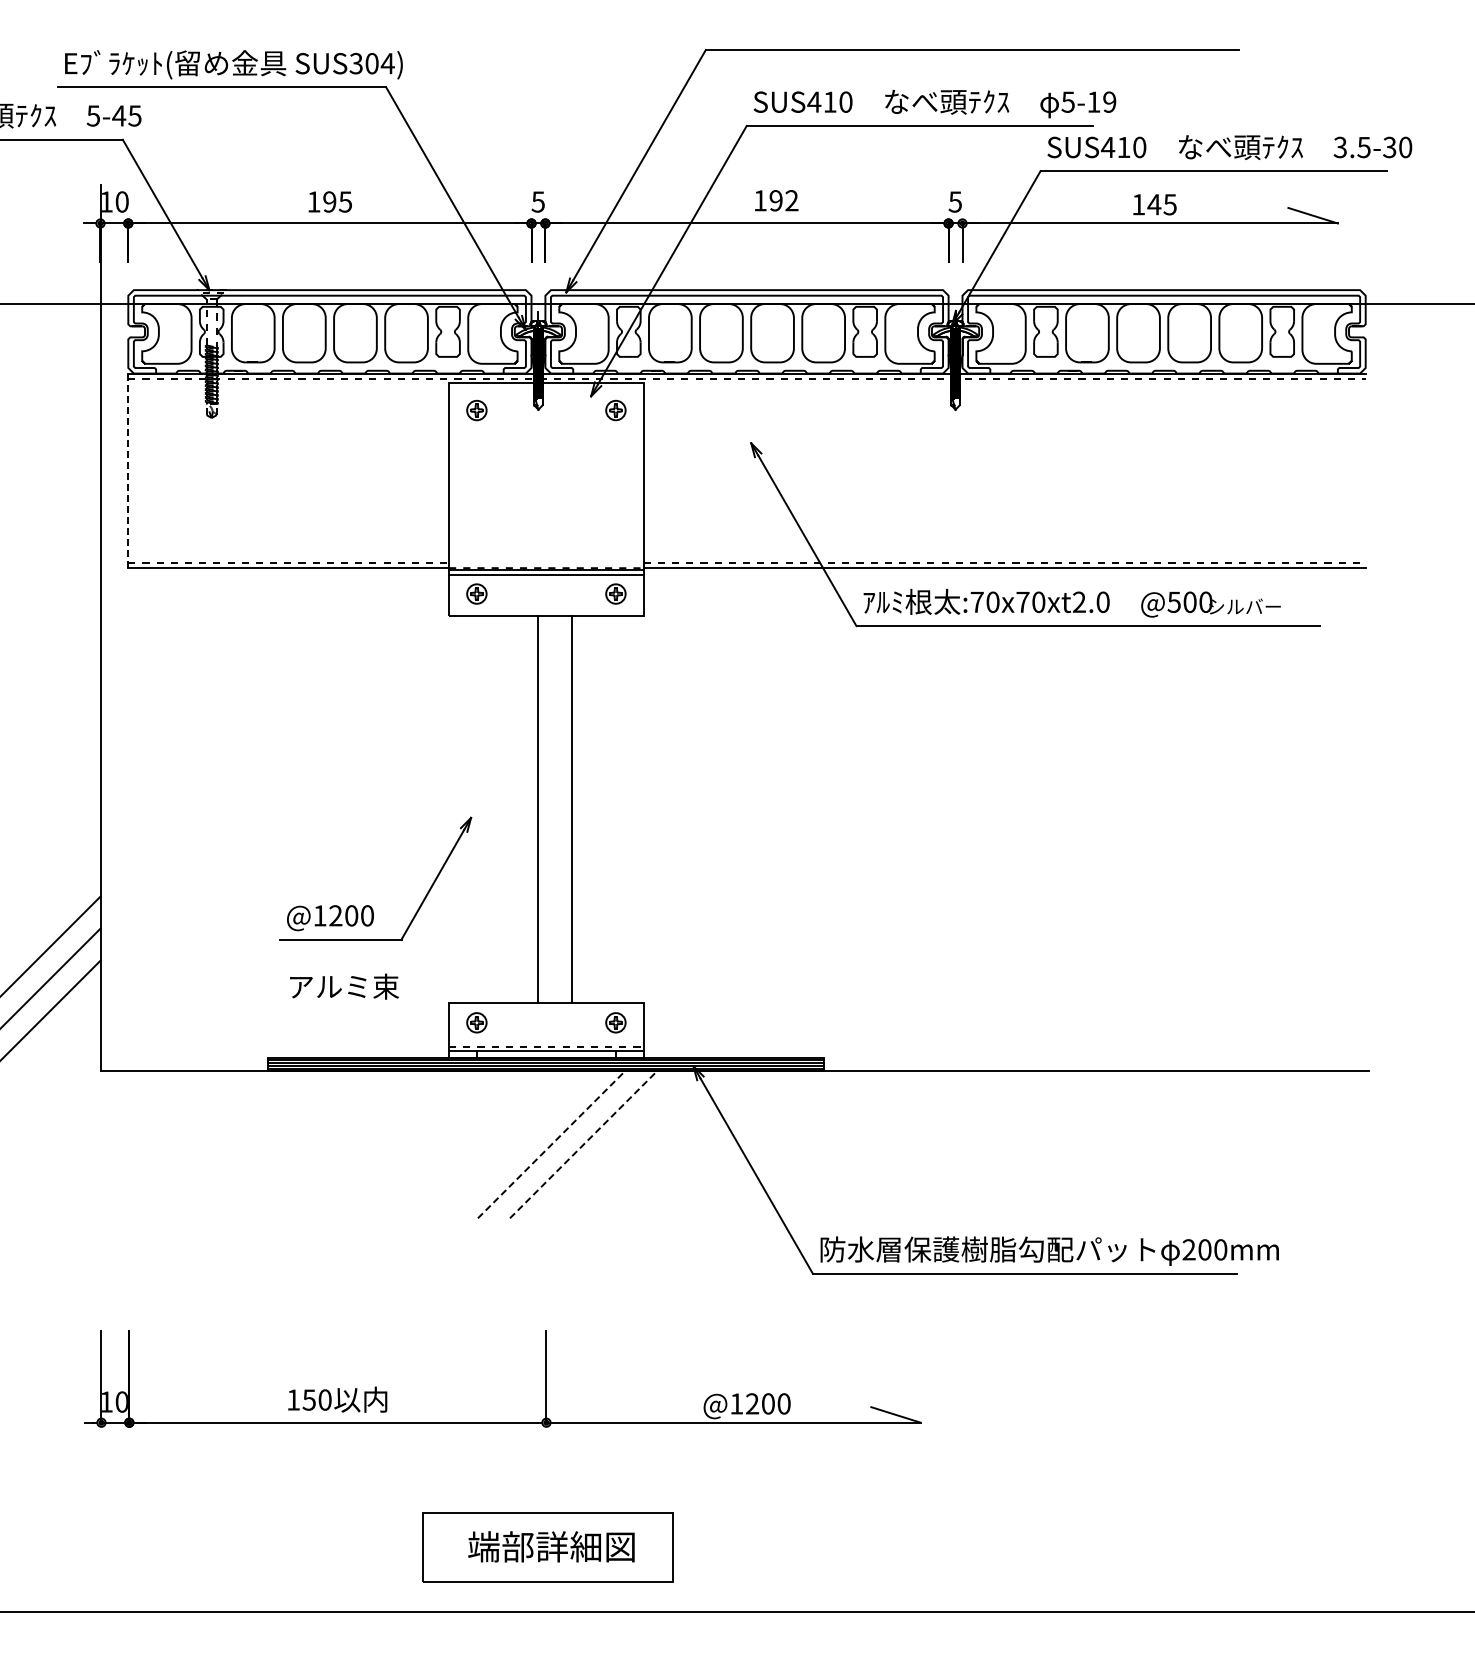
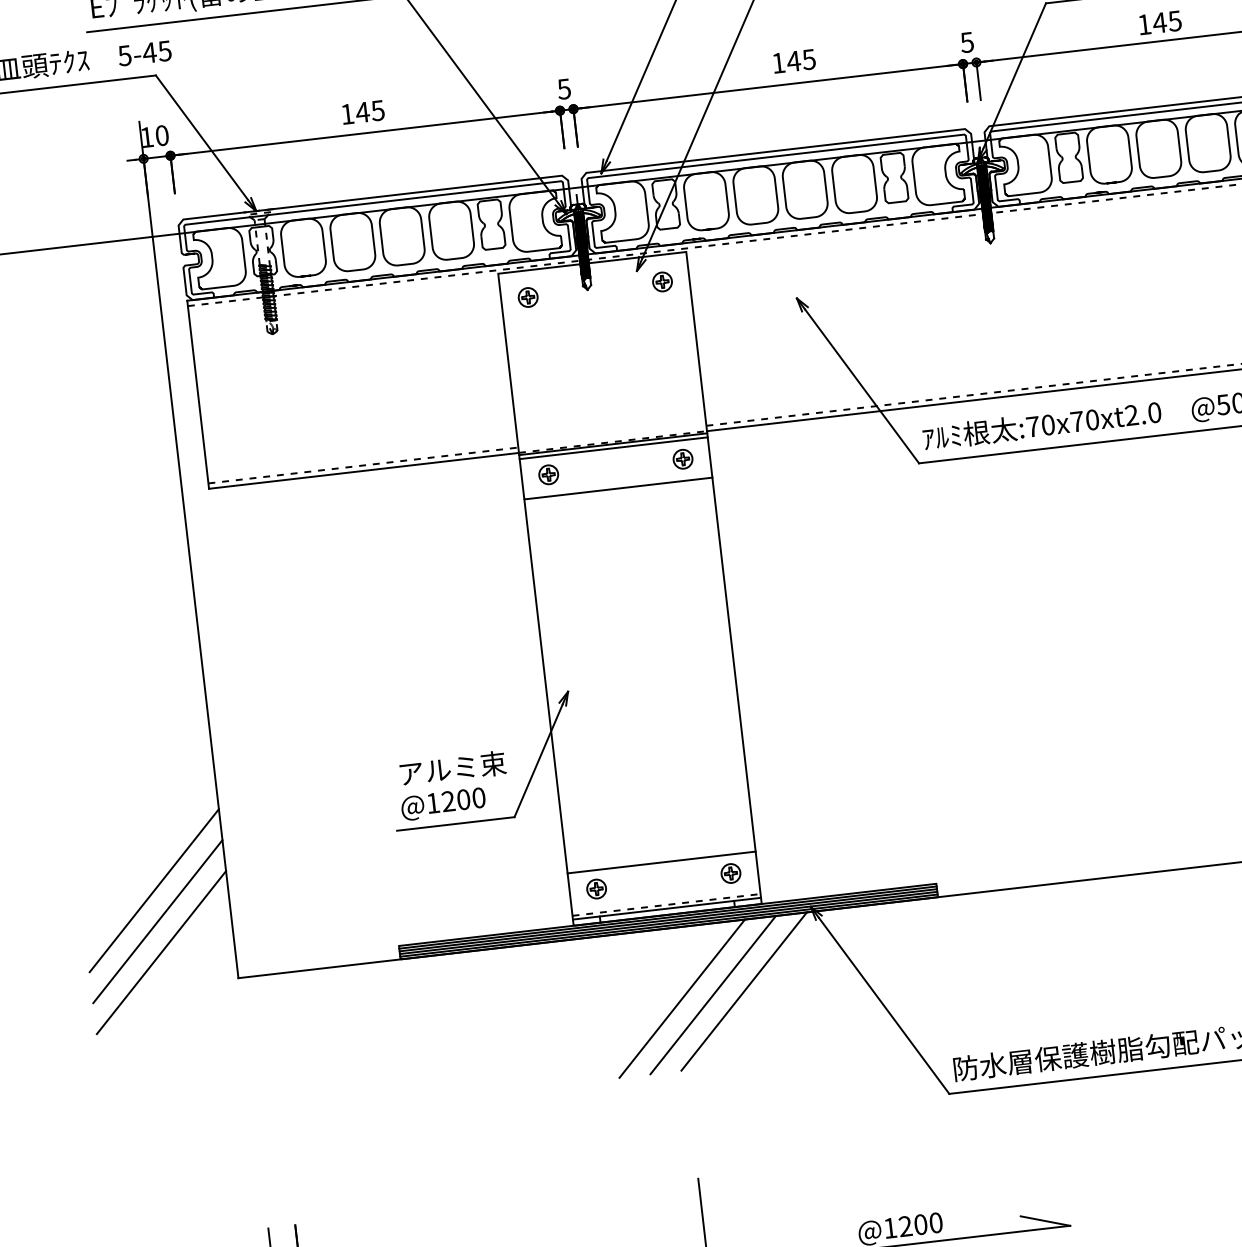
text: (783, 200) -> (800, 60), 192 -> 145
text: (329, 201) -> (362, 112), 195 -> 145
line: (128, 471) -> (198, 395), dashed -> solid
line: (538, 809) -> (546, 686), moved
line: (571, 809) -> (733, 664), moved
text: (344, 986) -> (453, 768), moved
line: (551, 1144) -> (682, 998), dashed -> solid
line: (583, 1144) -> (713, 994), dashed -> solid
line: (615, 1144) -> (744, 991), added

